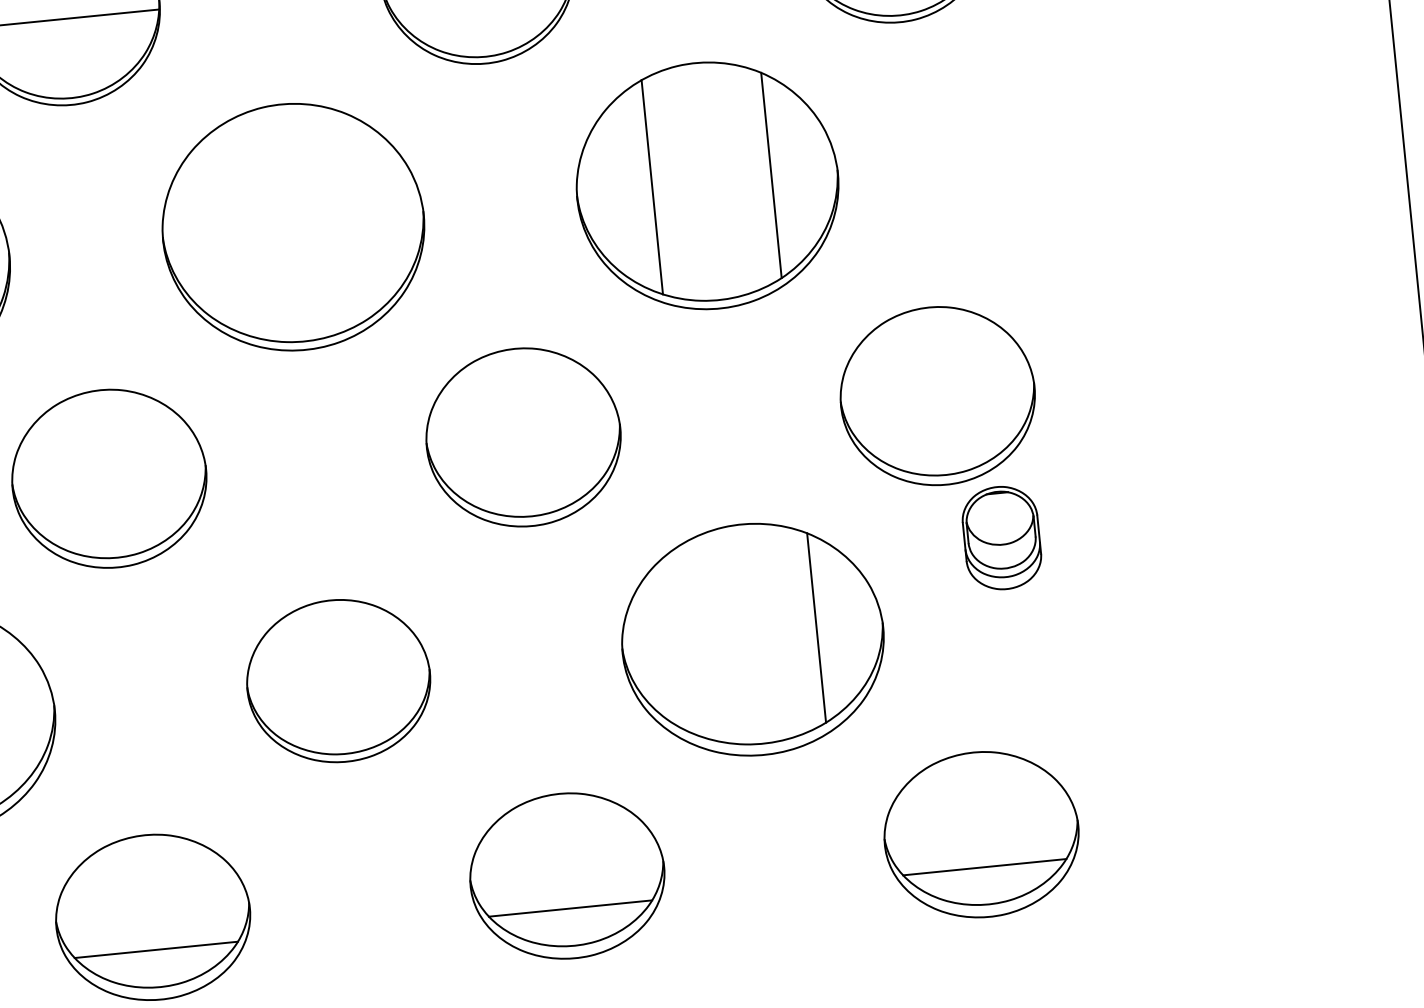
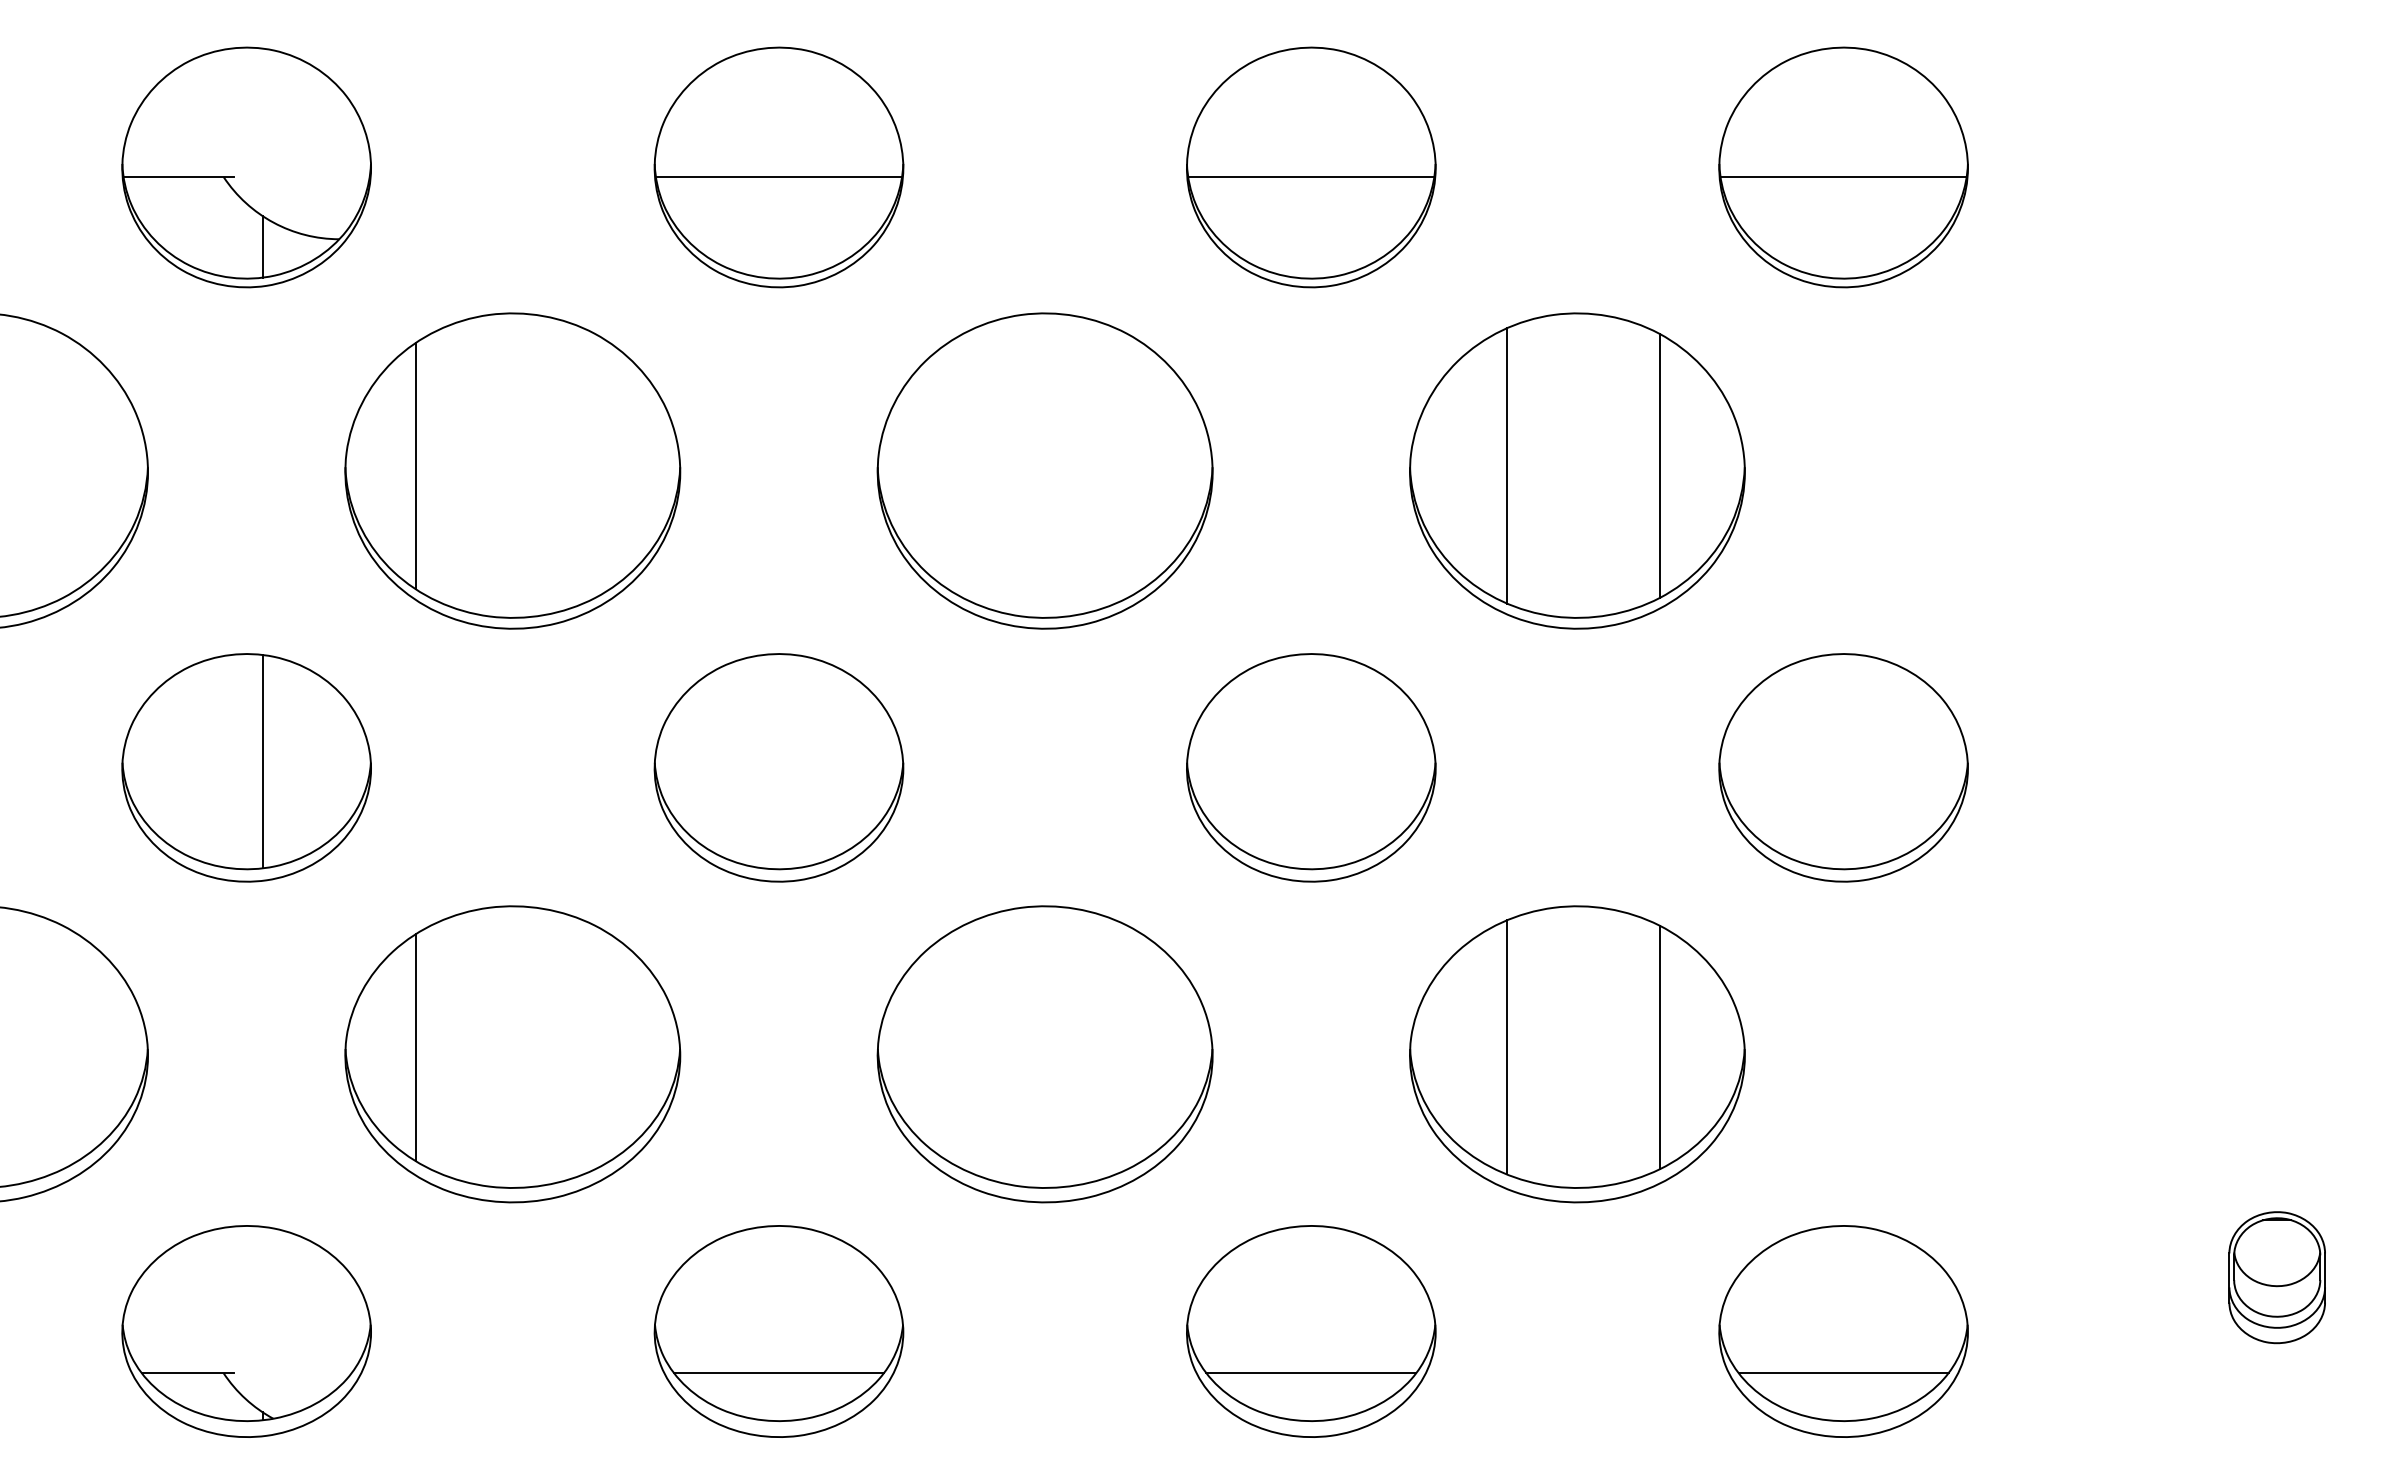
part: (1001, 538) -> (2276, 1277), moved
line: (697, 639) -> (1506, 1047), added
part: (338, 681) -> (1044, 1054), size x1.43

